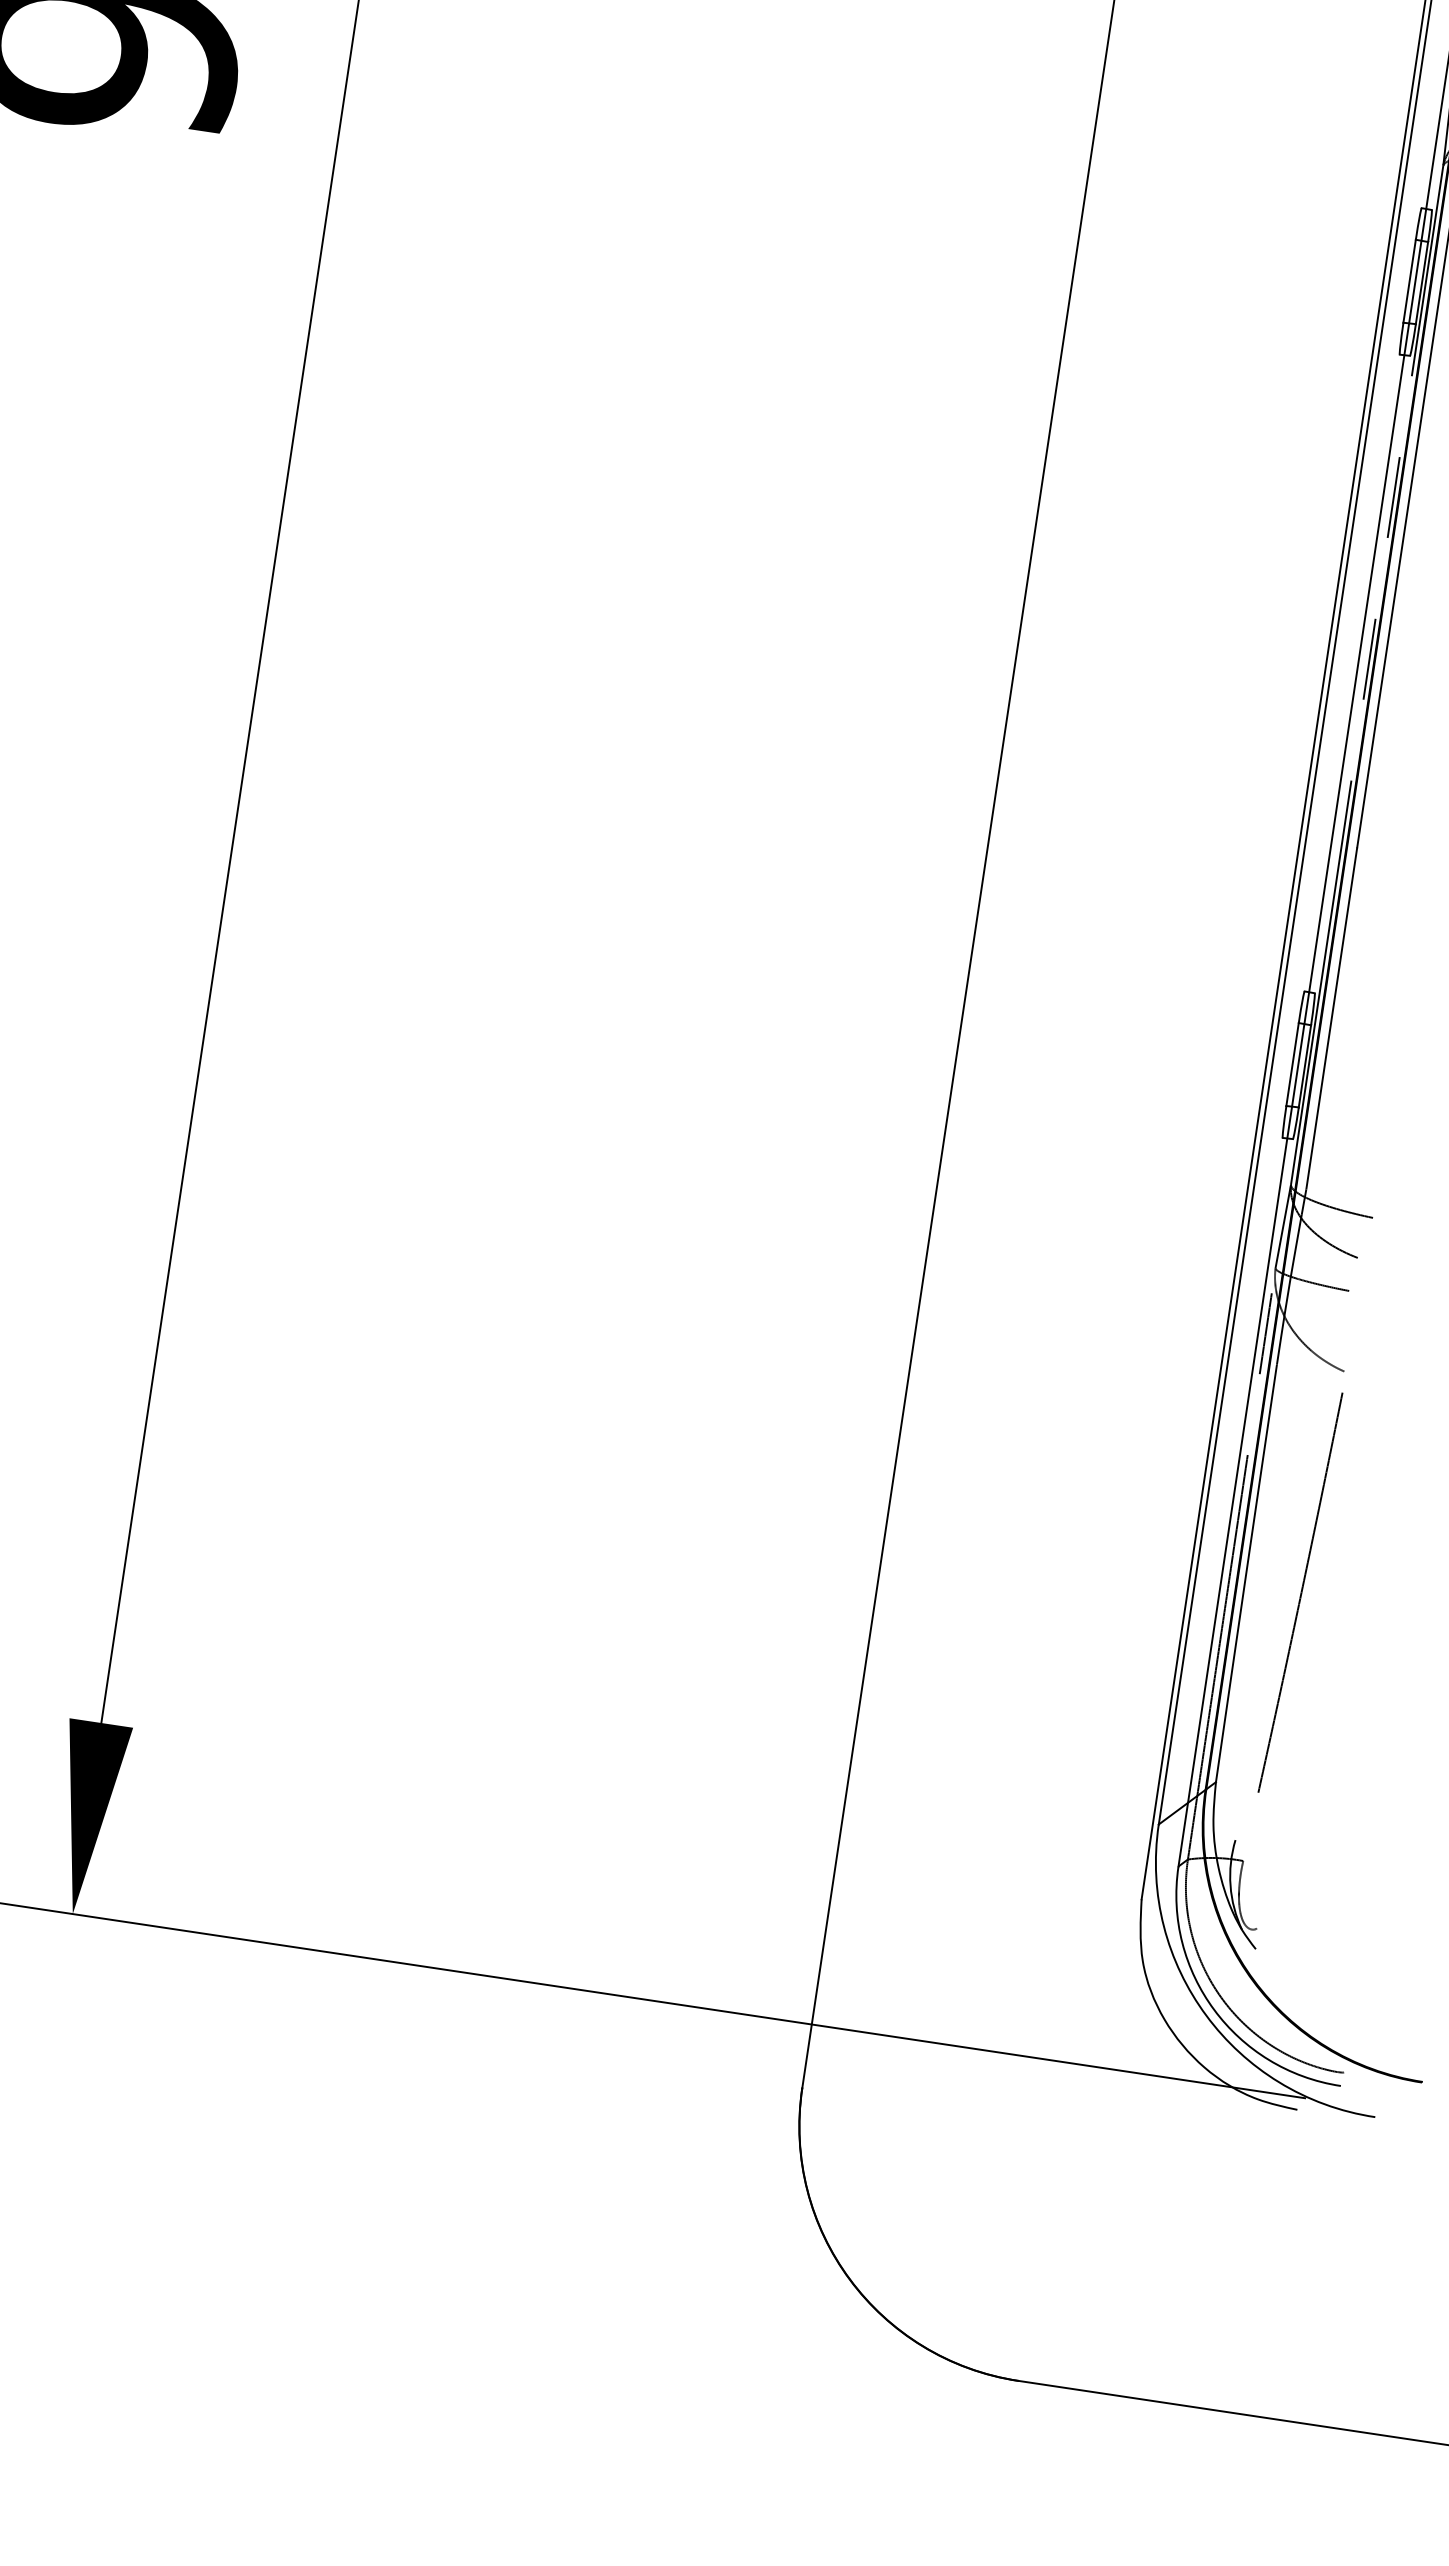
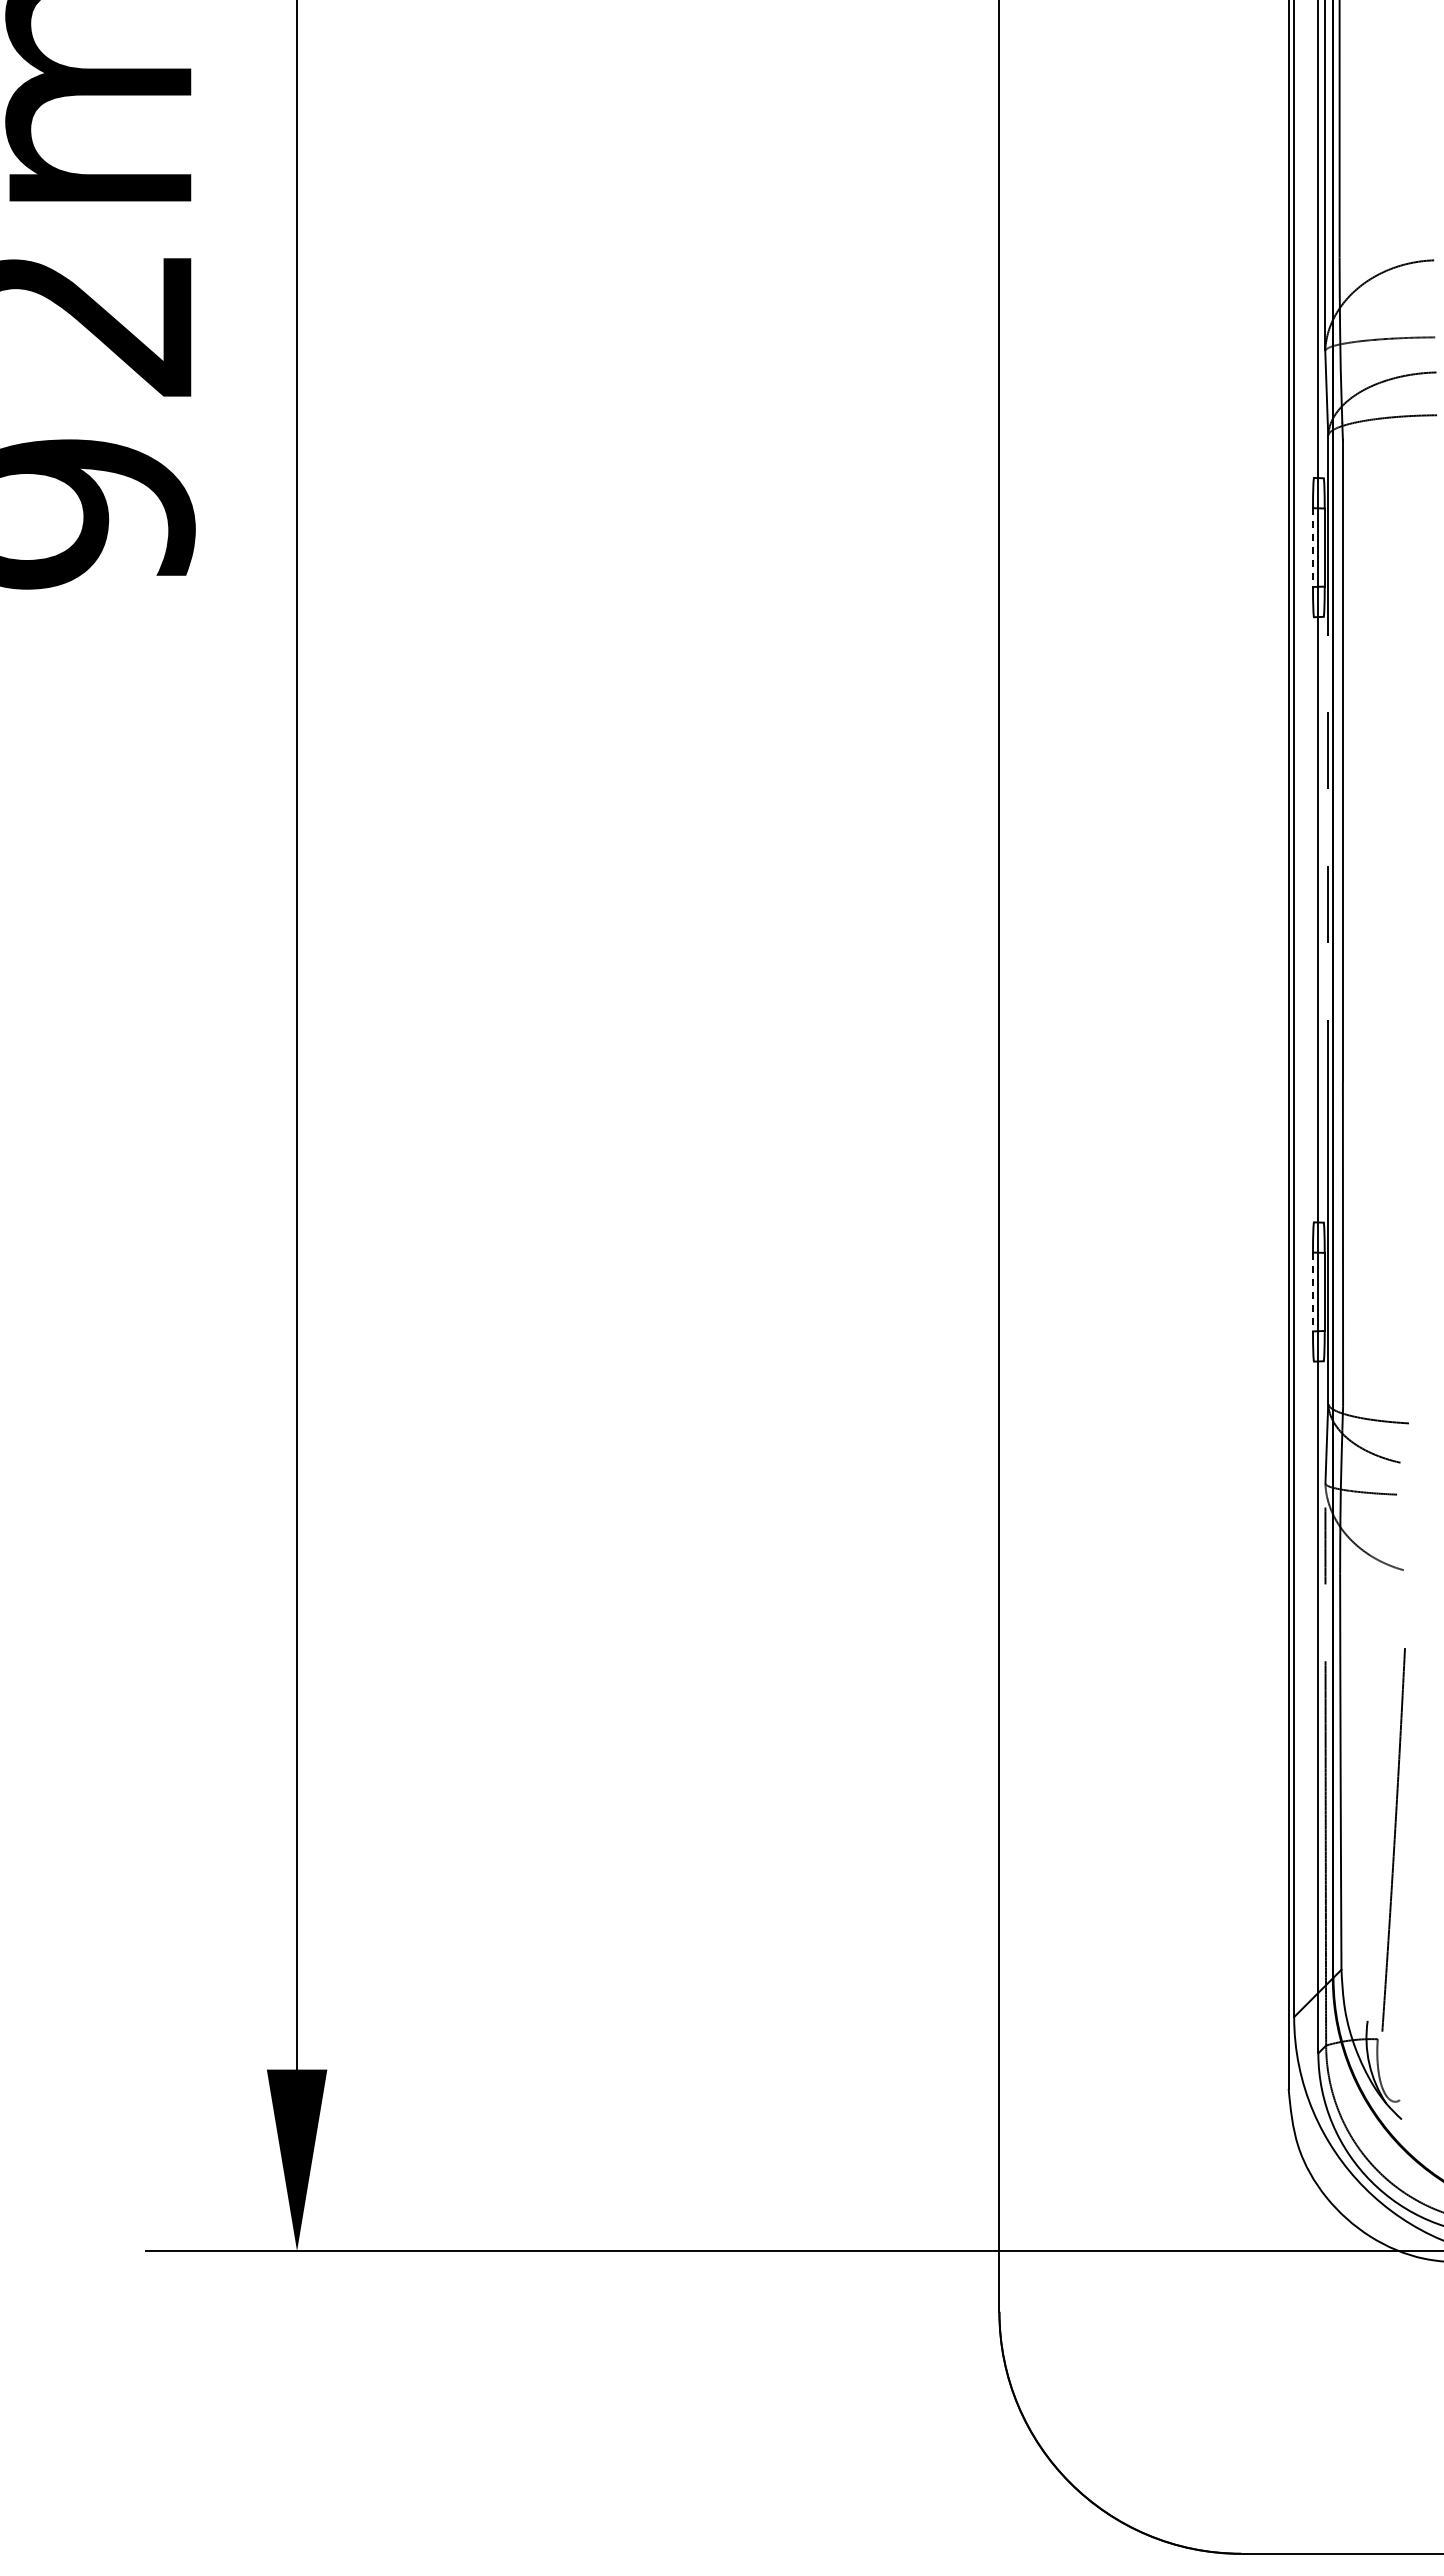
line: (1409, 282) -> (1312, 548), solid -> dashed
line: (1292, 1064) -> (1312, 1292), solid -> dashed
curve: (1300, 1592) -> (1393, 1839), moved

